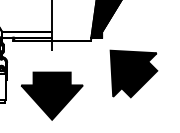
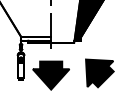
part: (133, 74) -> (99, 73), moved

